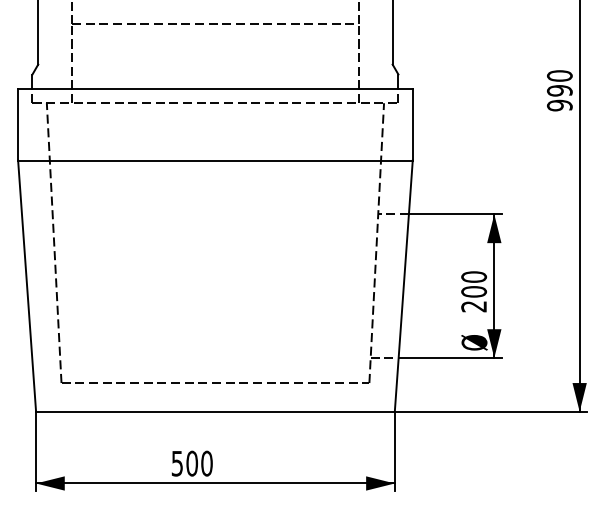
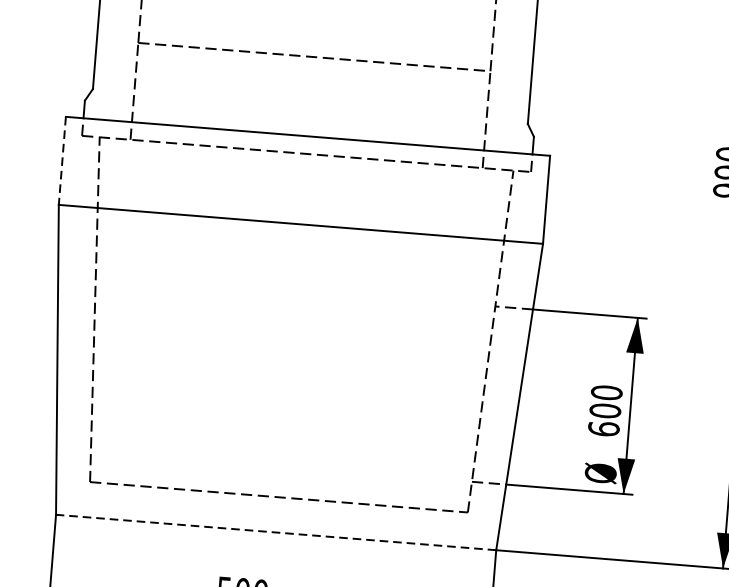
line: (18, 124) -> (62, 160), solid -> dashed
text: (474, 306) -> (604, 428), 200 -> 600
line: (214, 411) -> (274, 532), solid -> dashed

